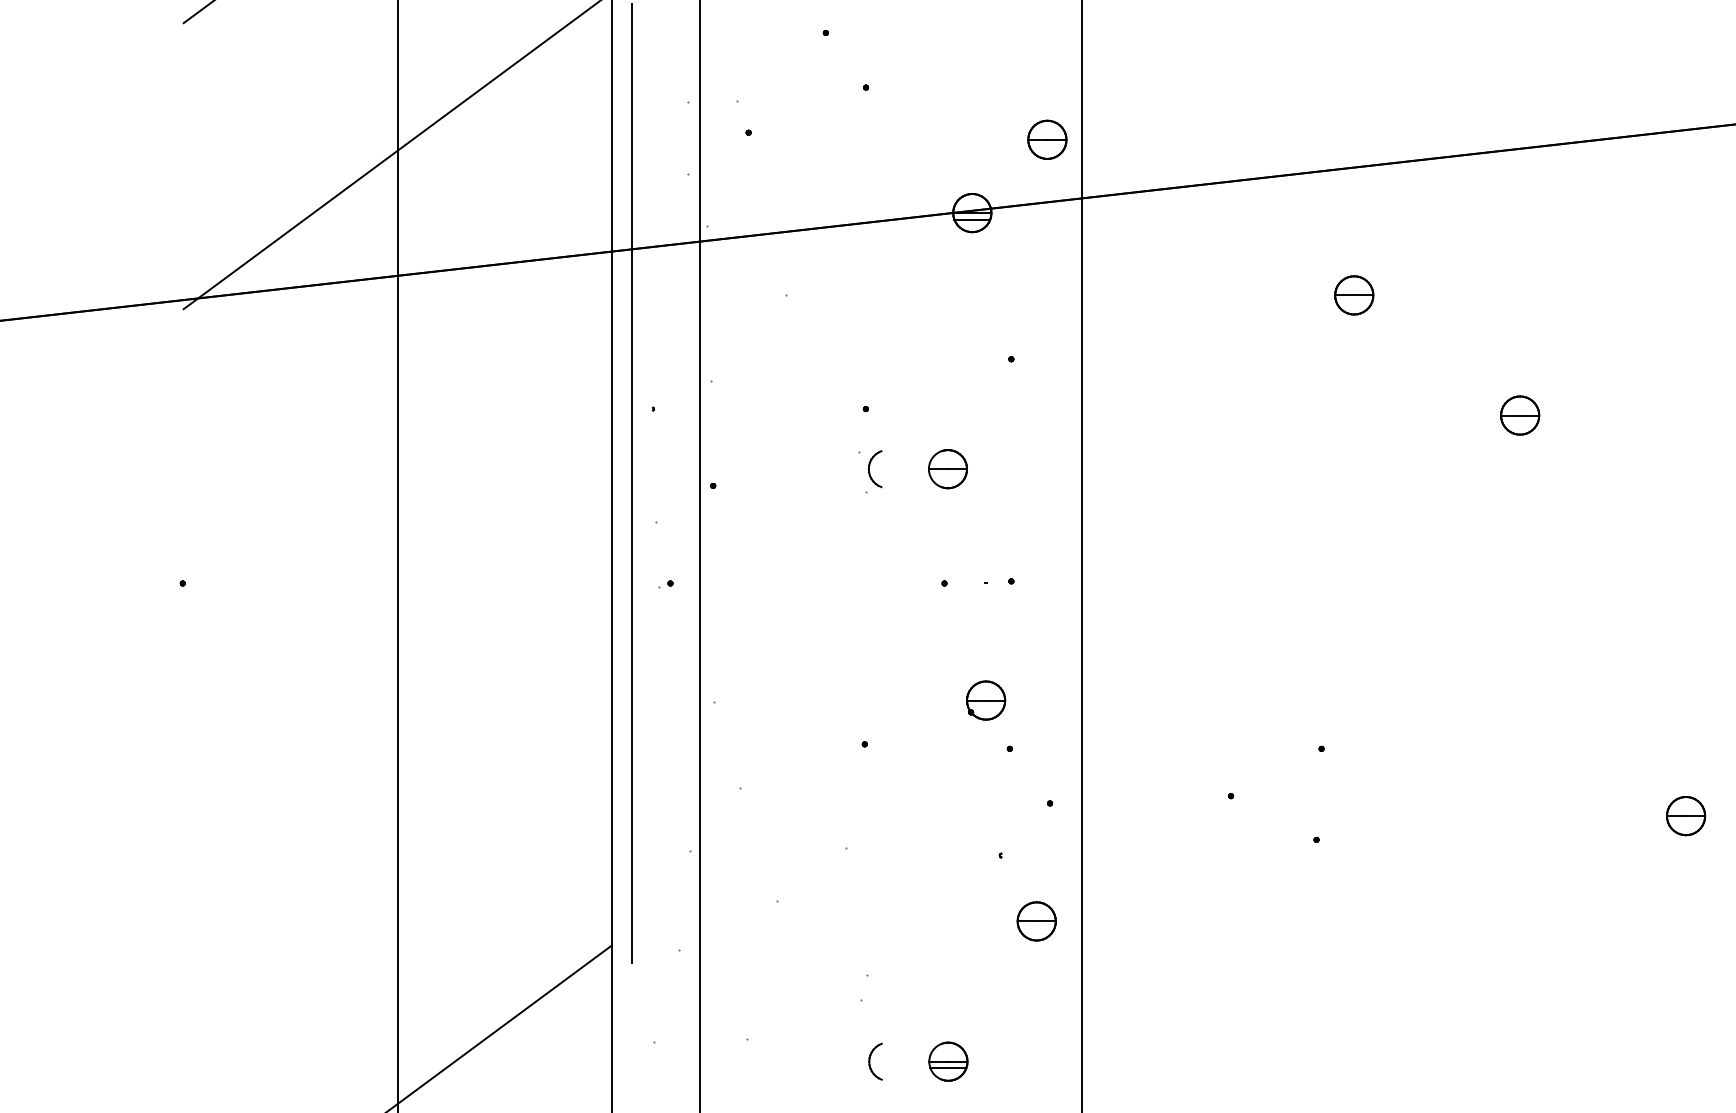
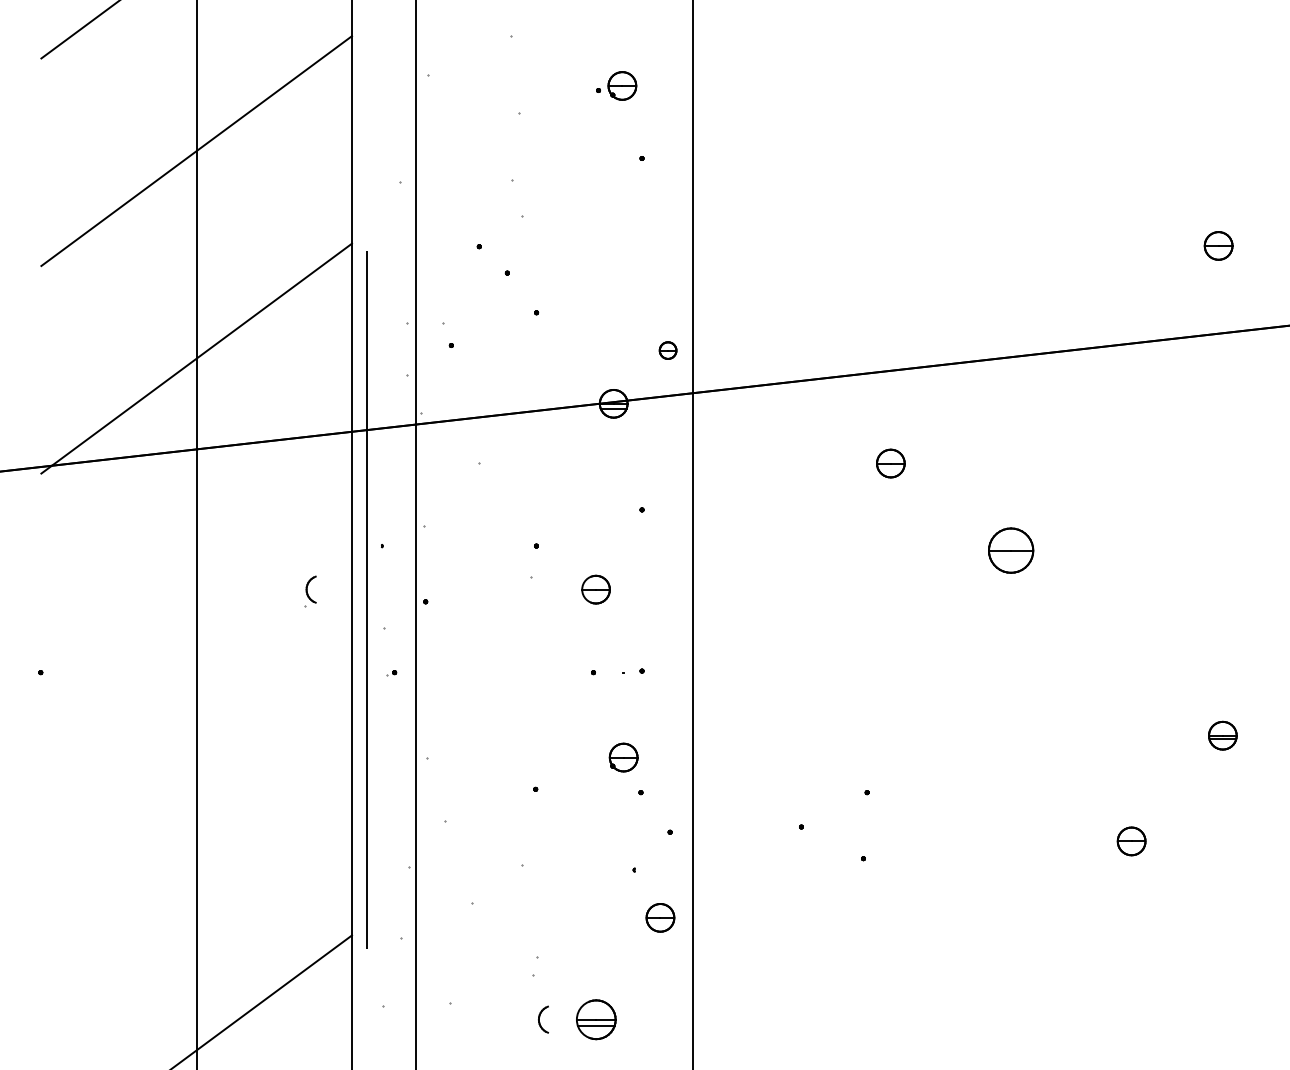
part: (1046, 139) -> (667, 350), size x0.6
part: (1520, 415) -> (1011, 550), size x1.6
part: (874, 471) -> (310, 591), moved
part: (948, 1061) -> (596, 1019), size x1.4

